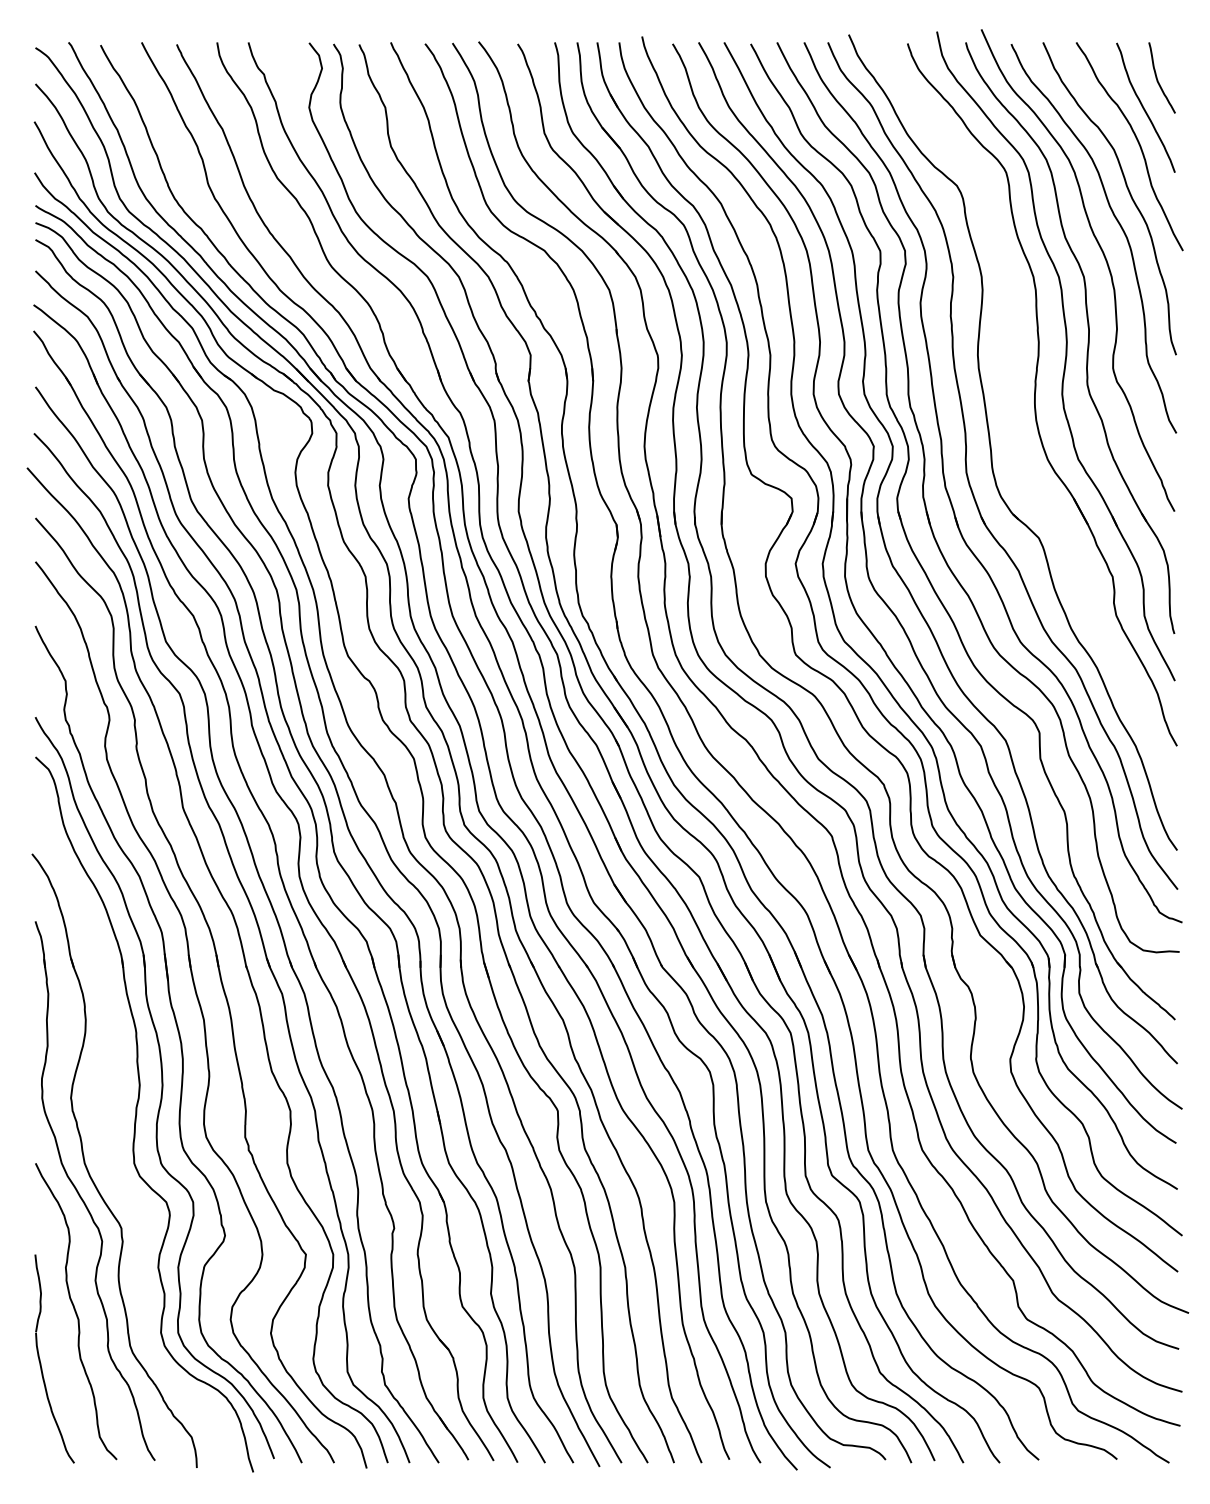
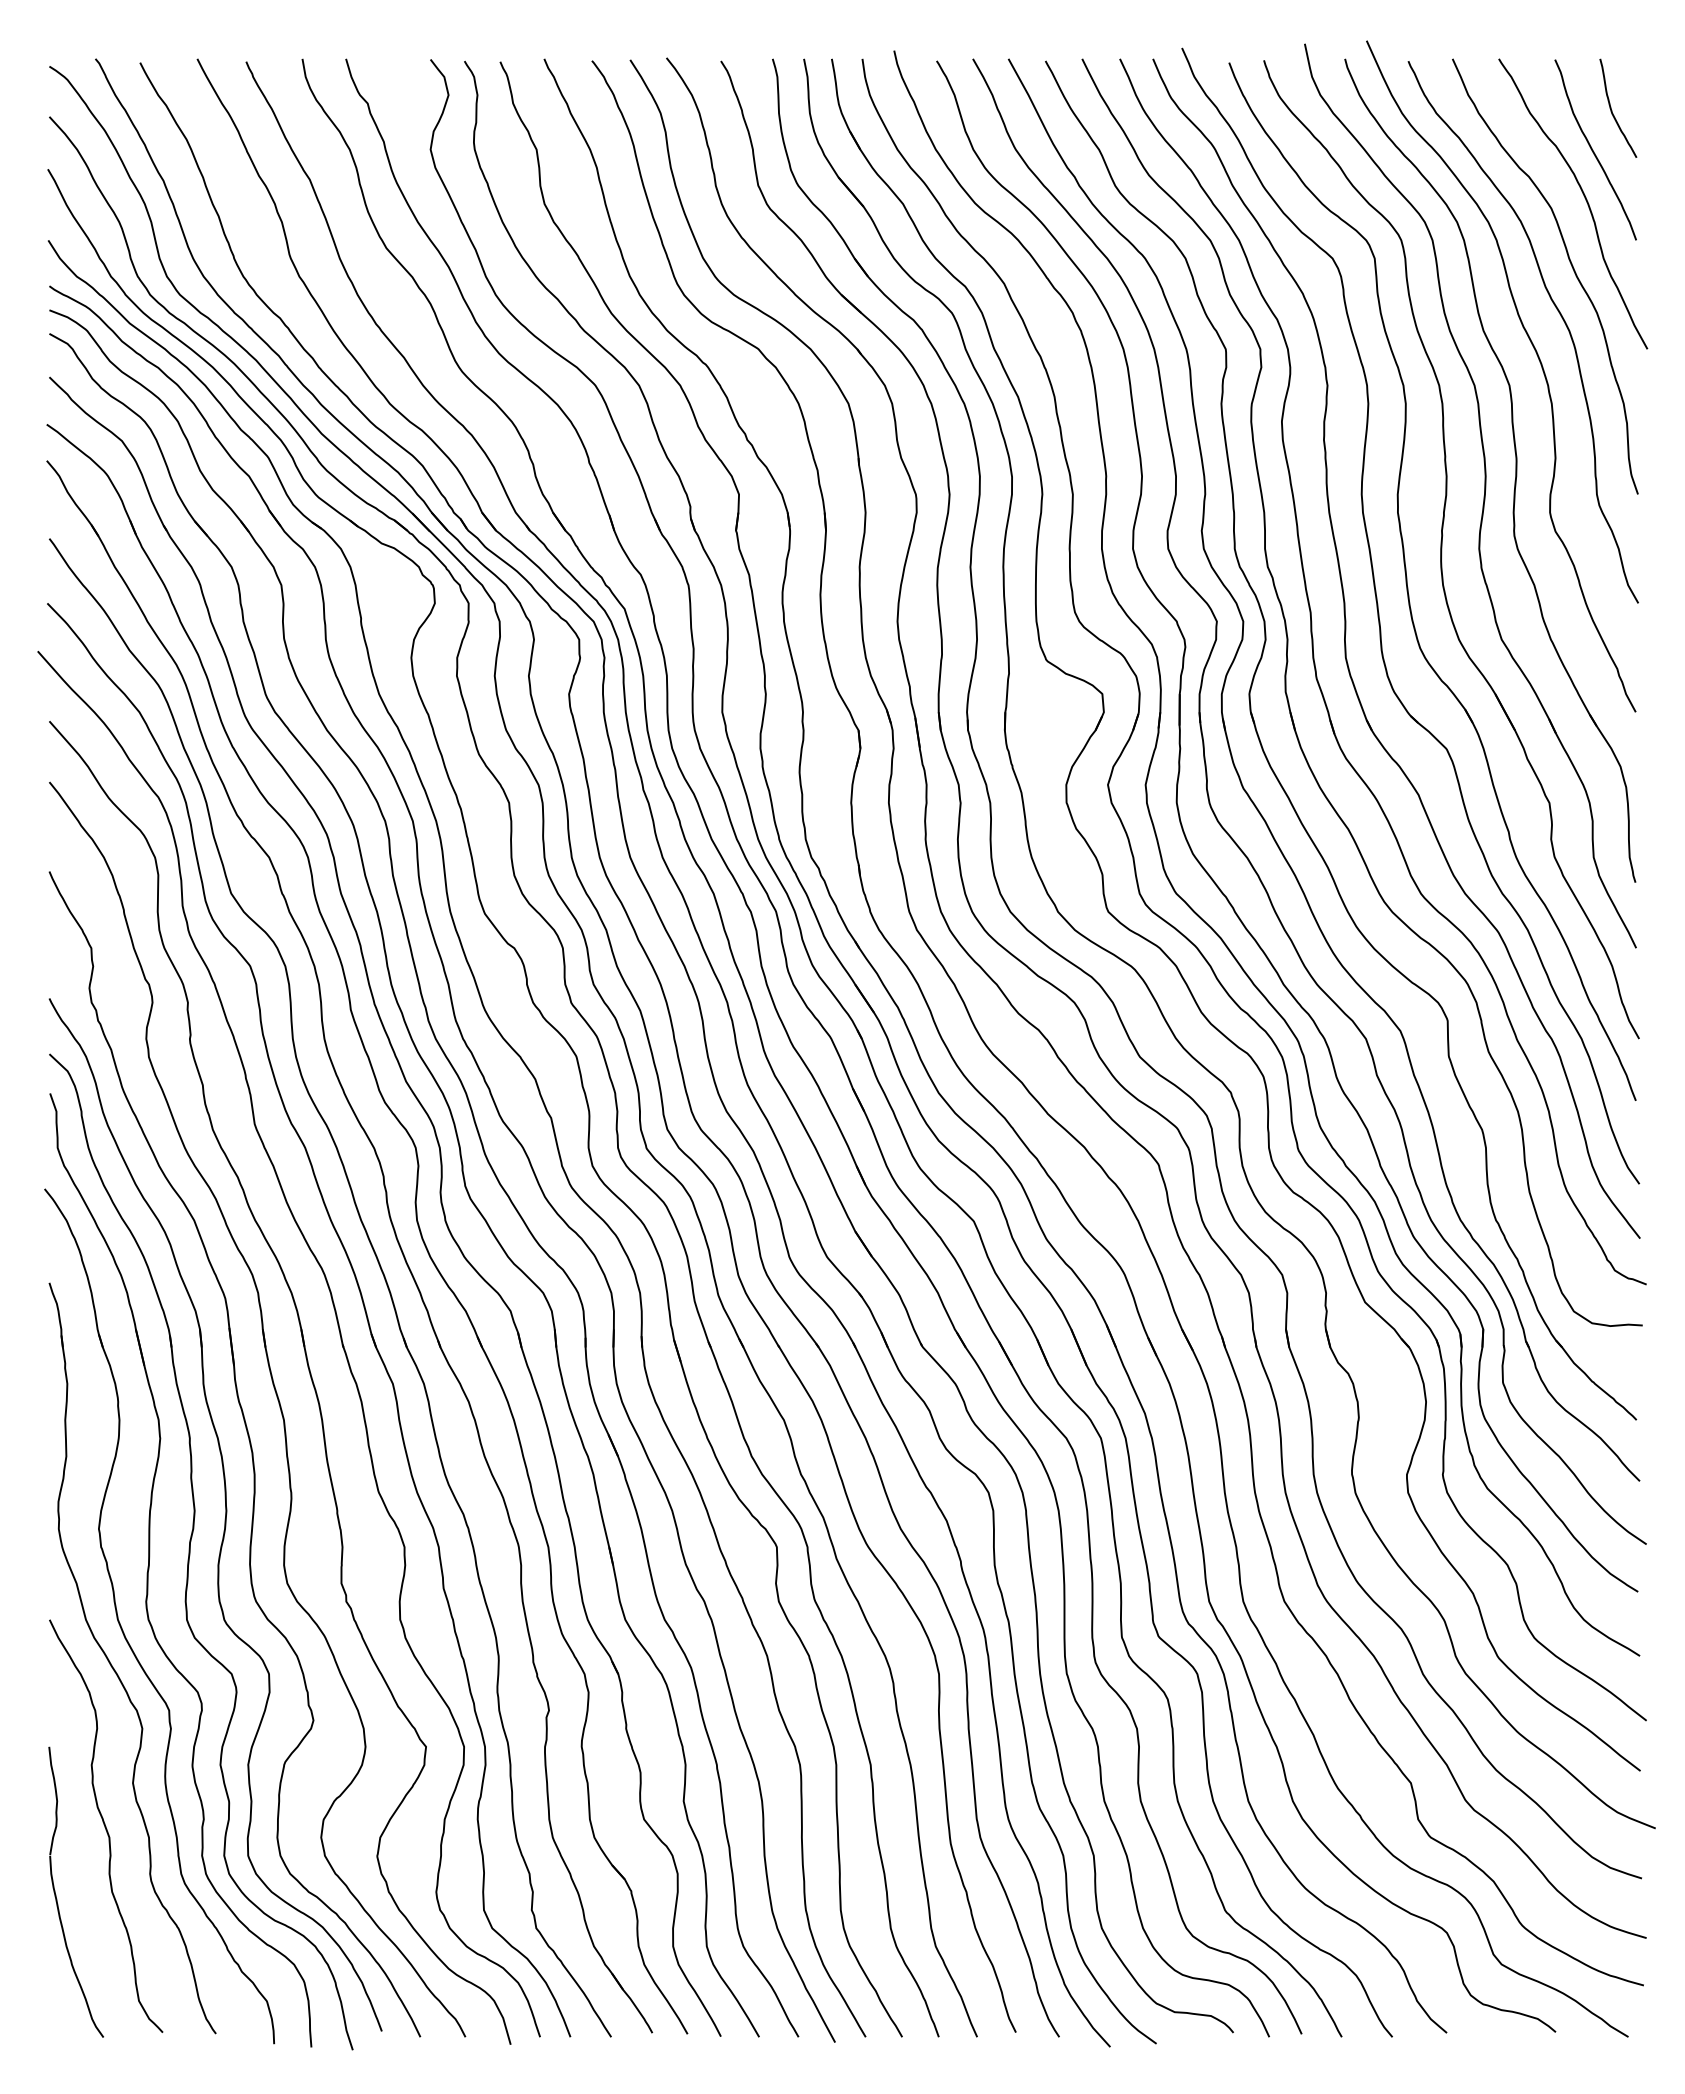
part: (1011, 422) -> (1408, 587), added
part: (107, 1127) -> (149, 1570), added

